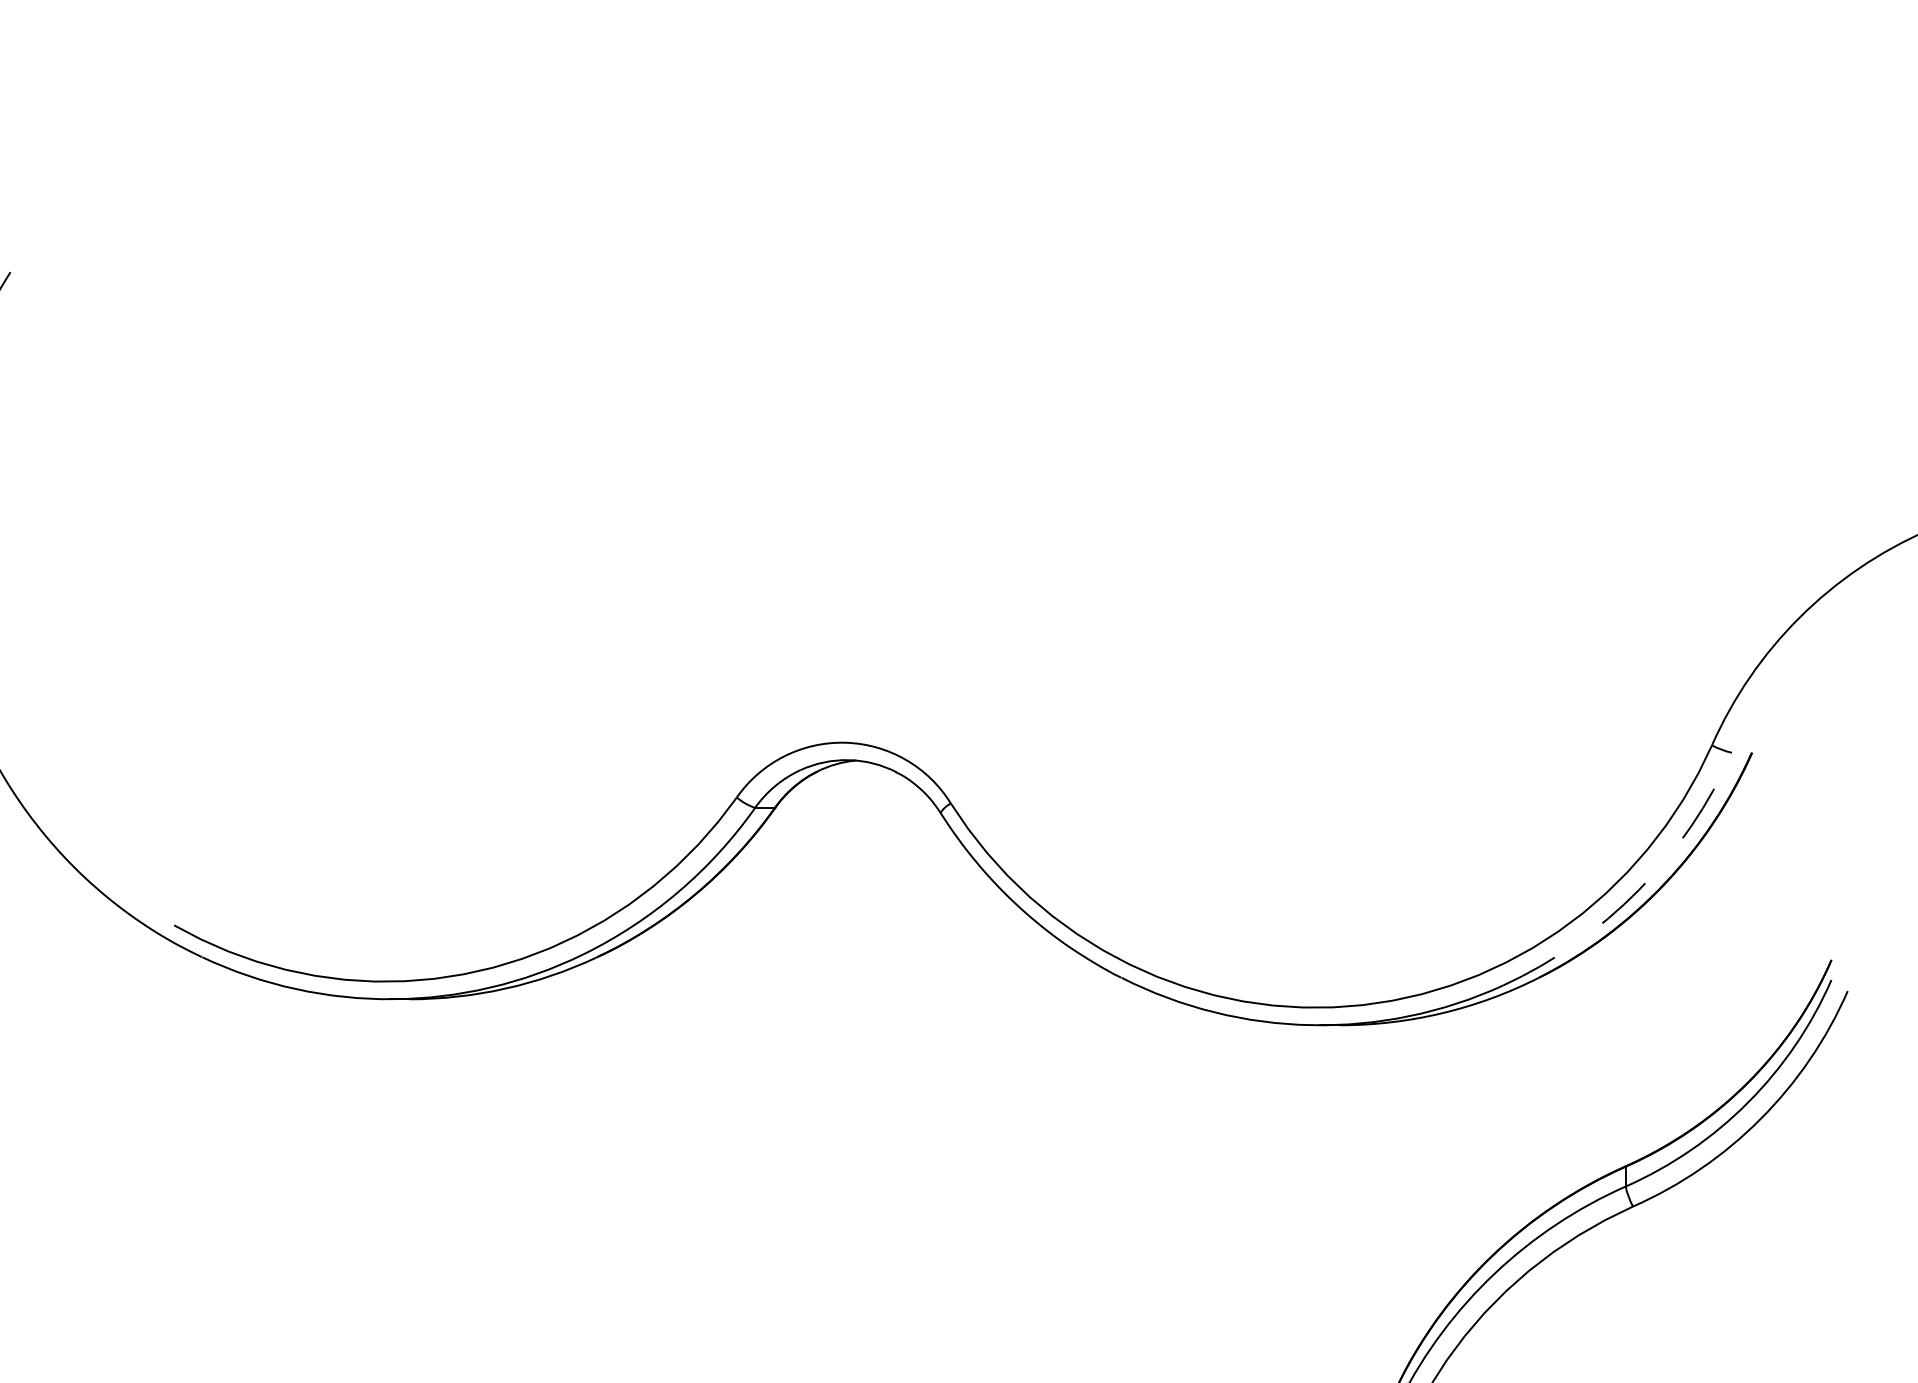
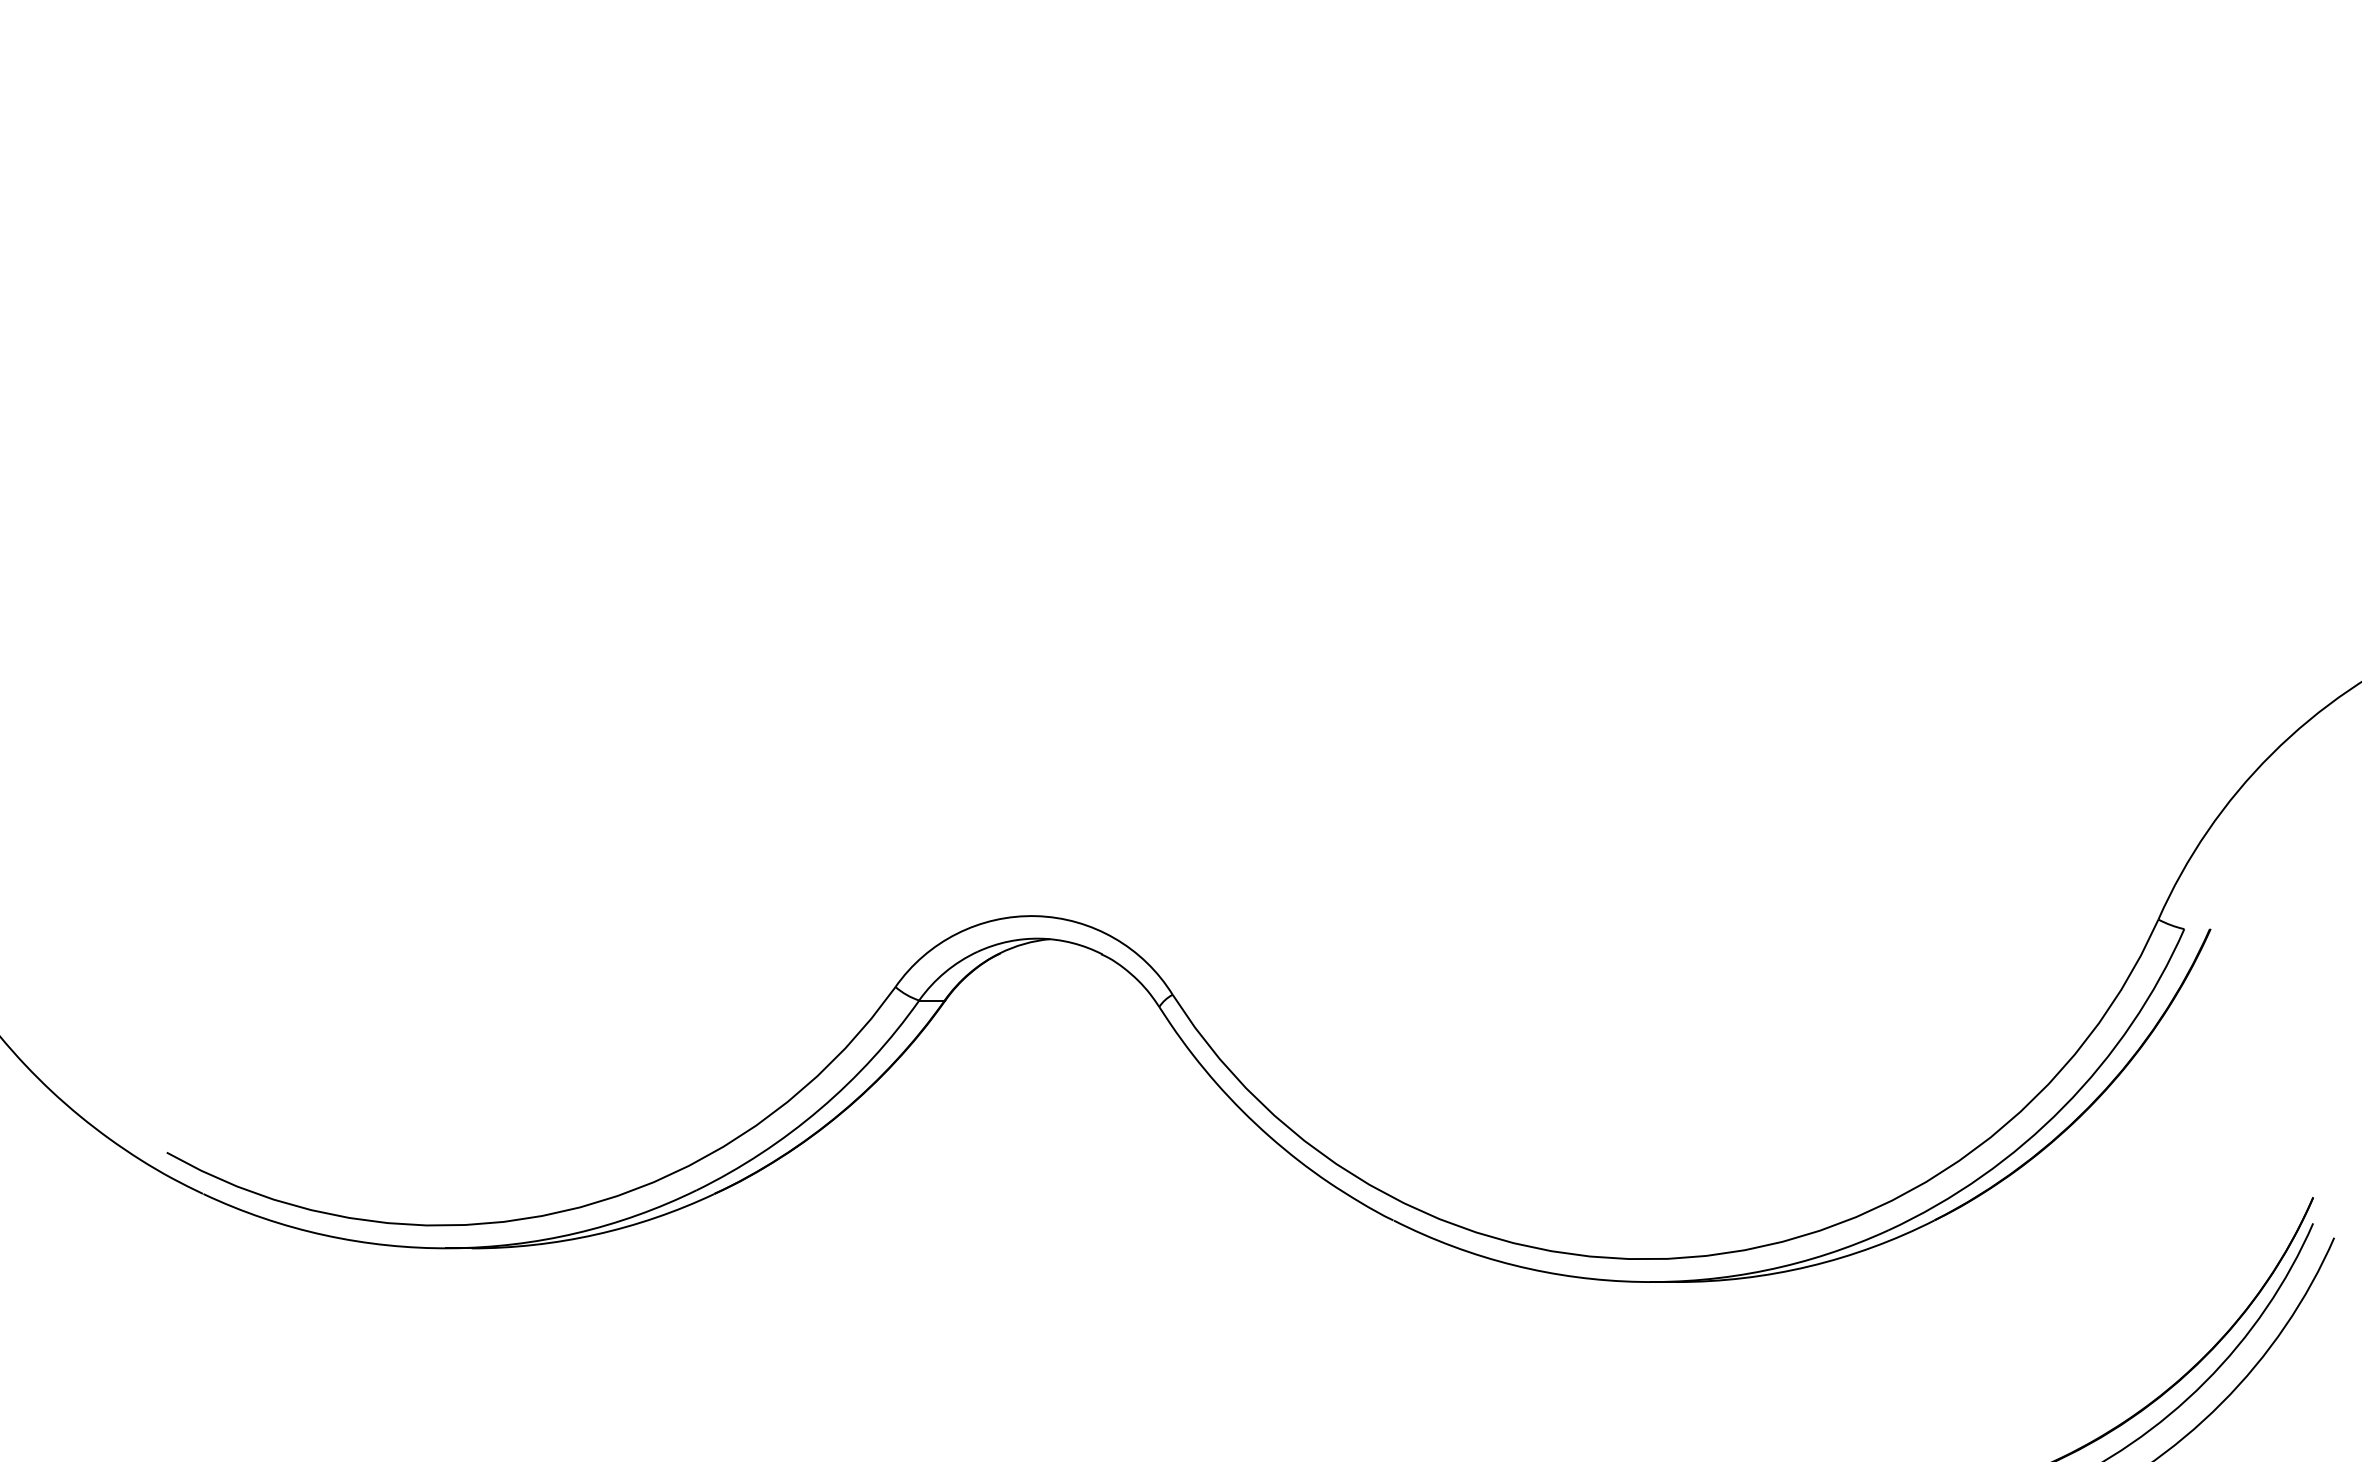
arc: (1638, 890) -> (2063, 1107), dashed -> solid

